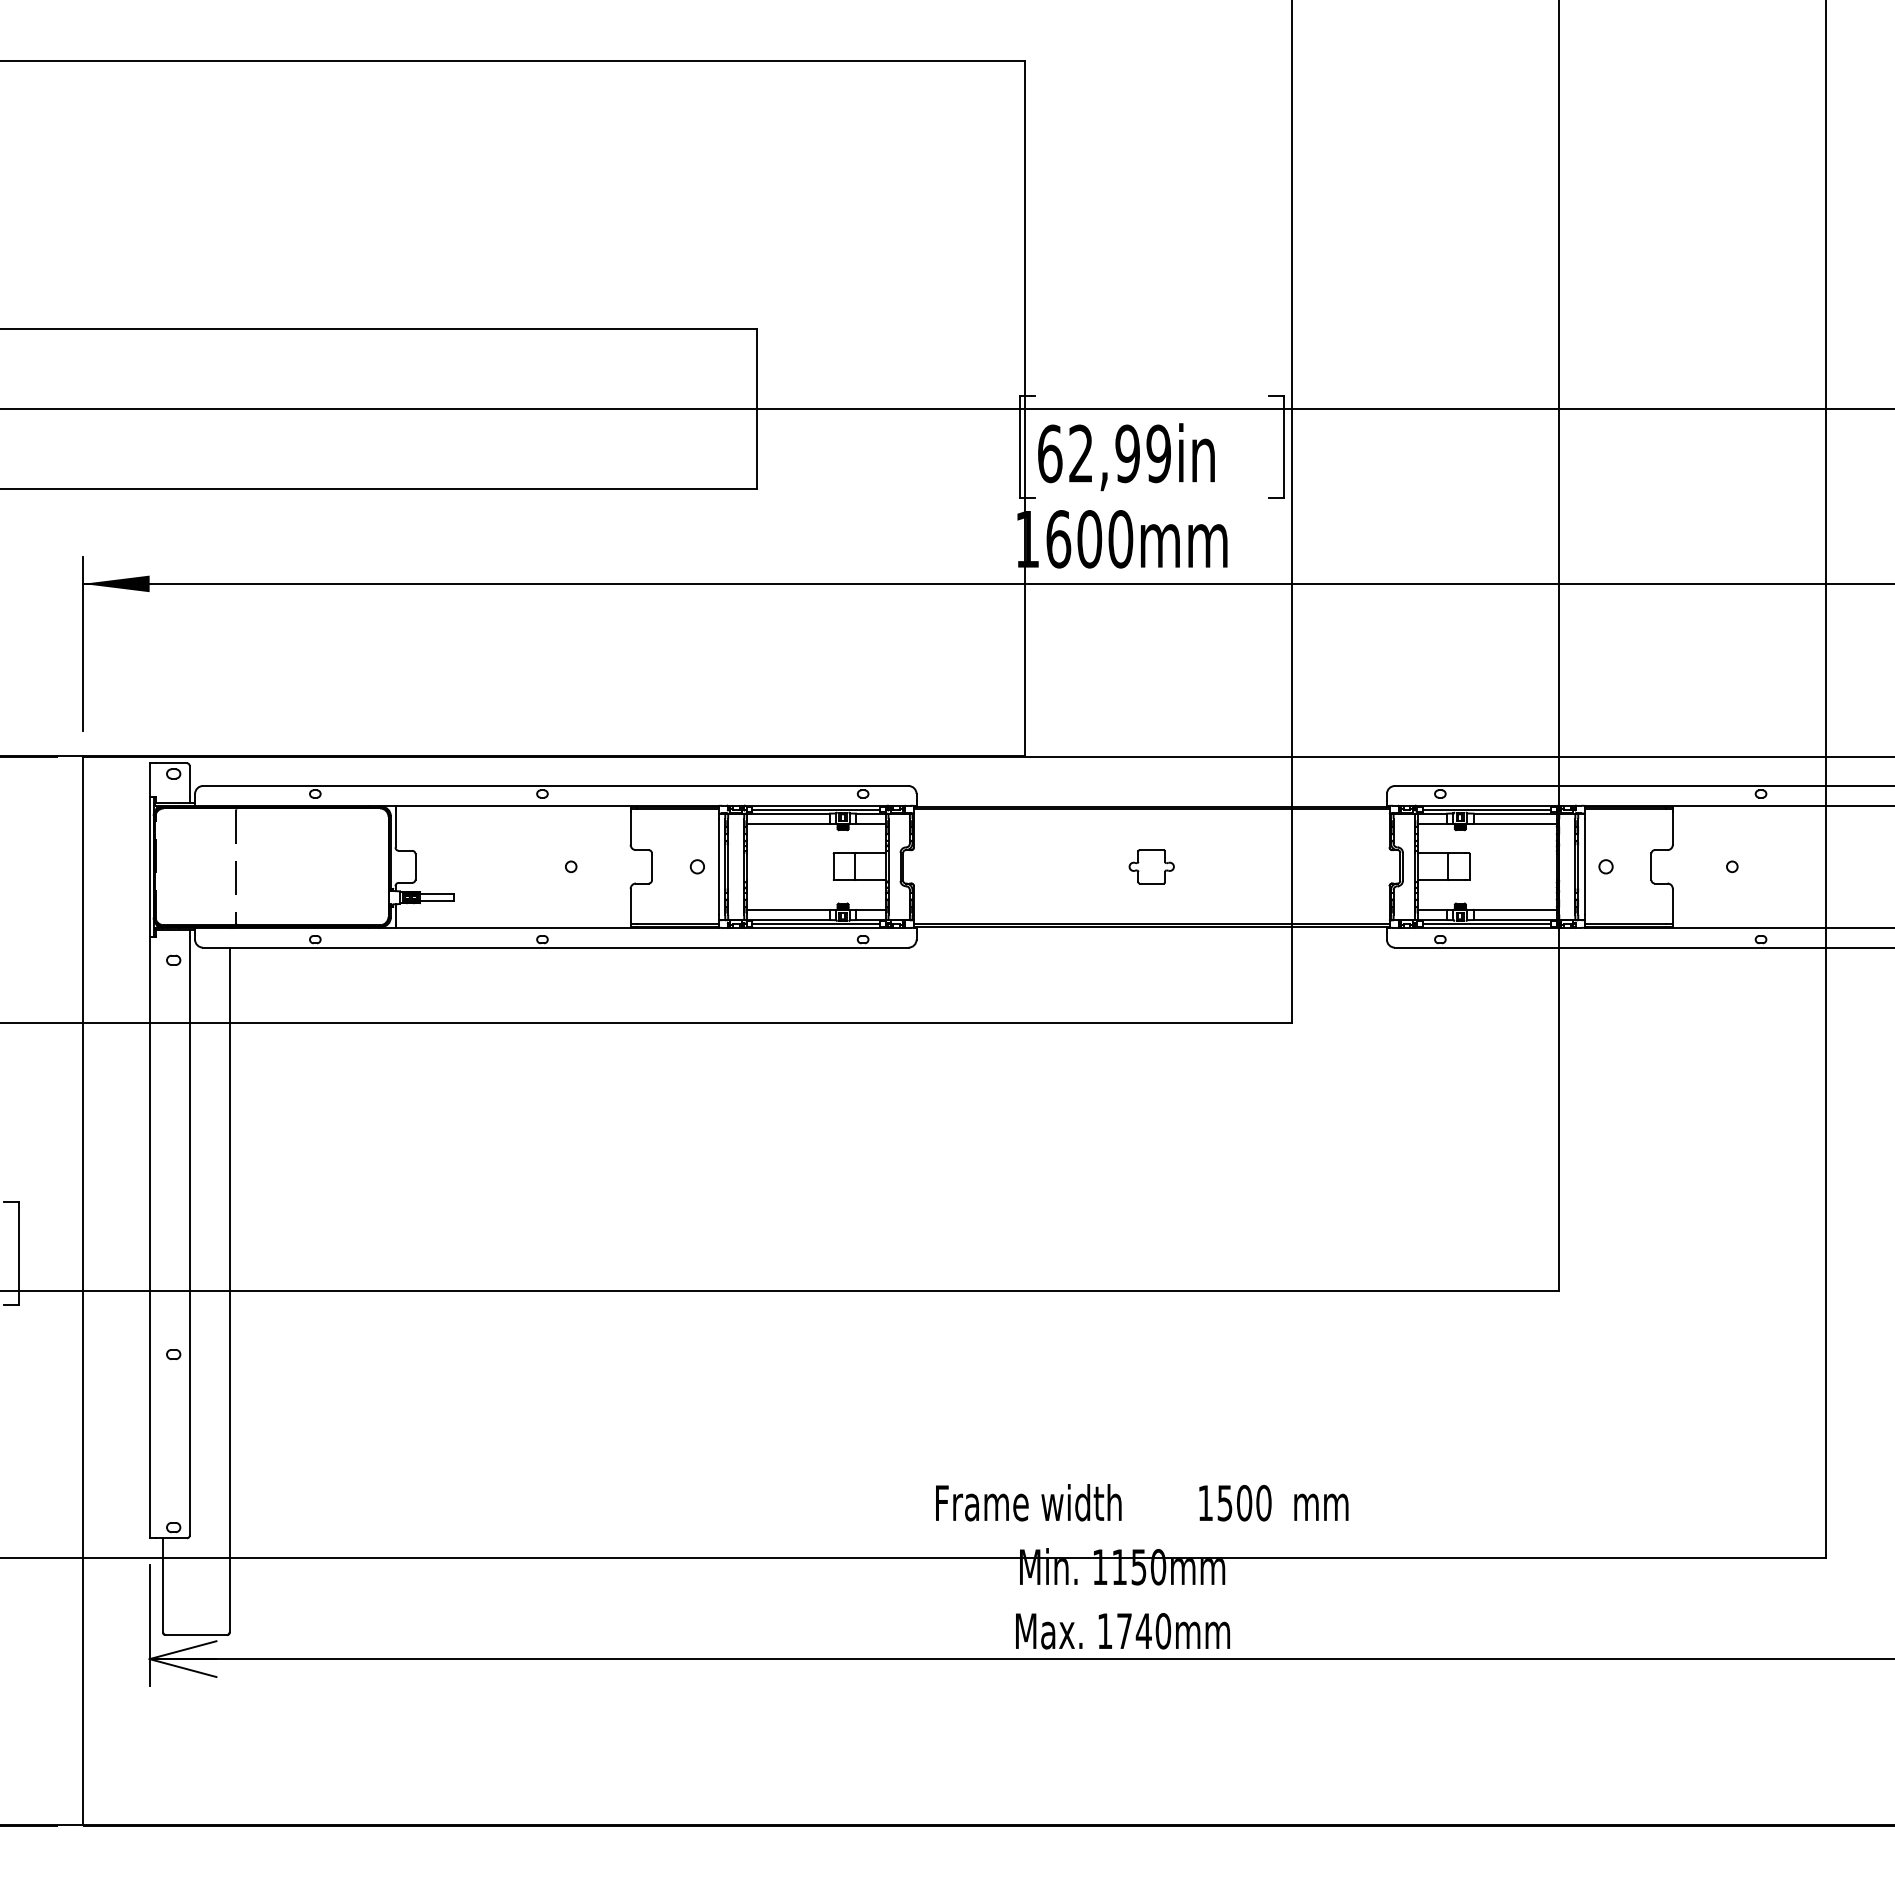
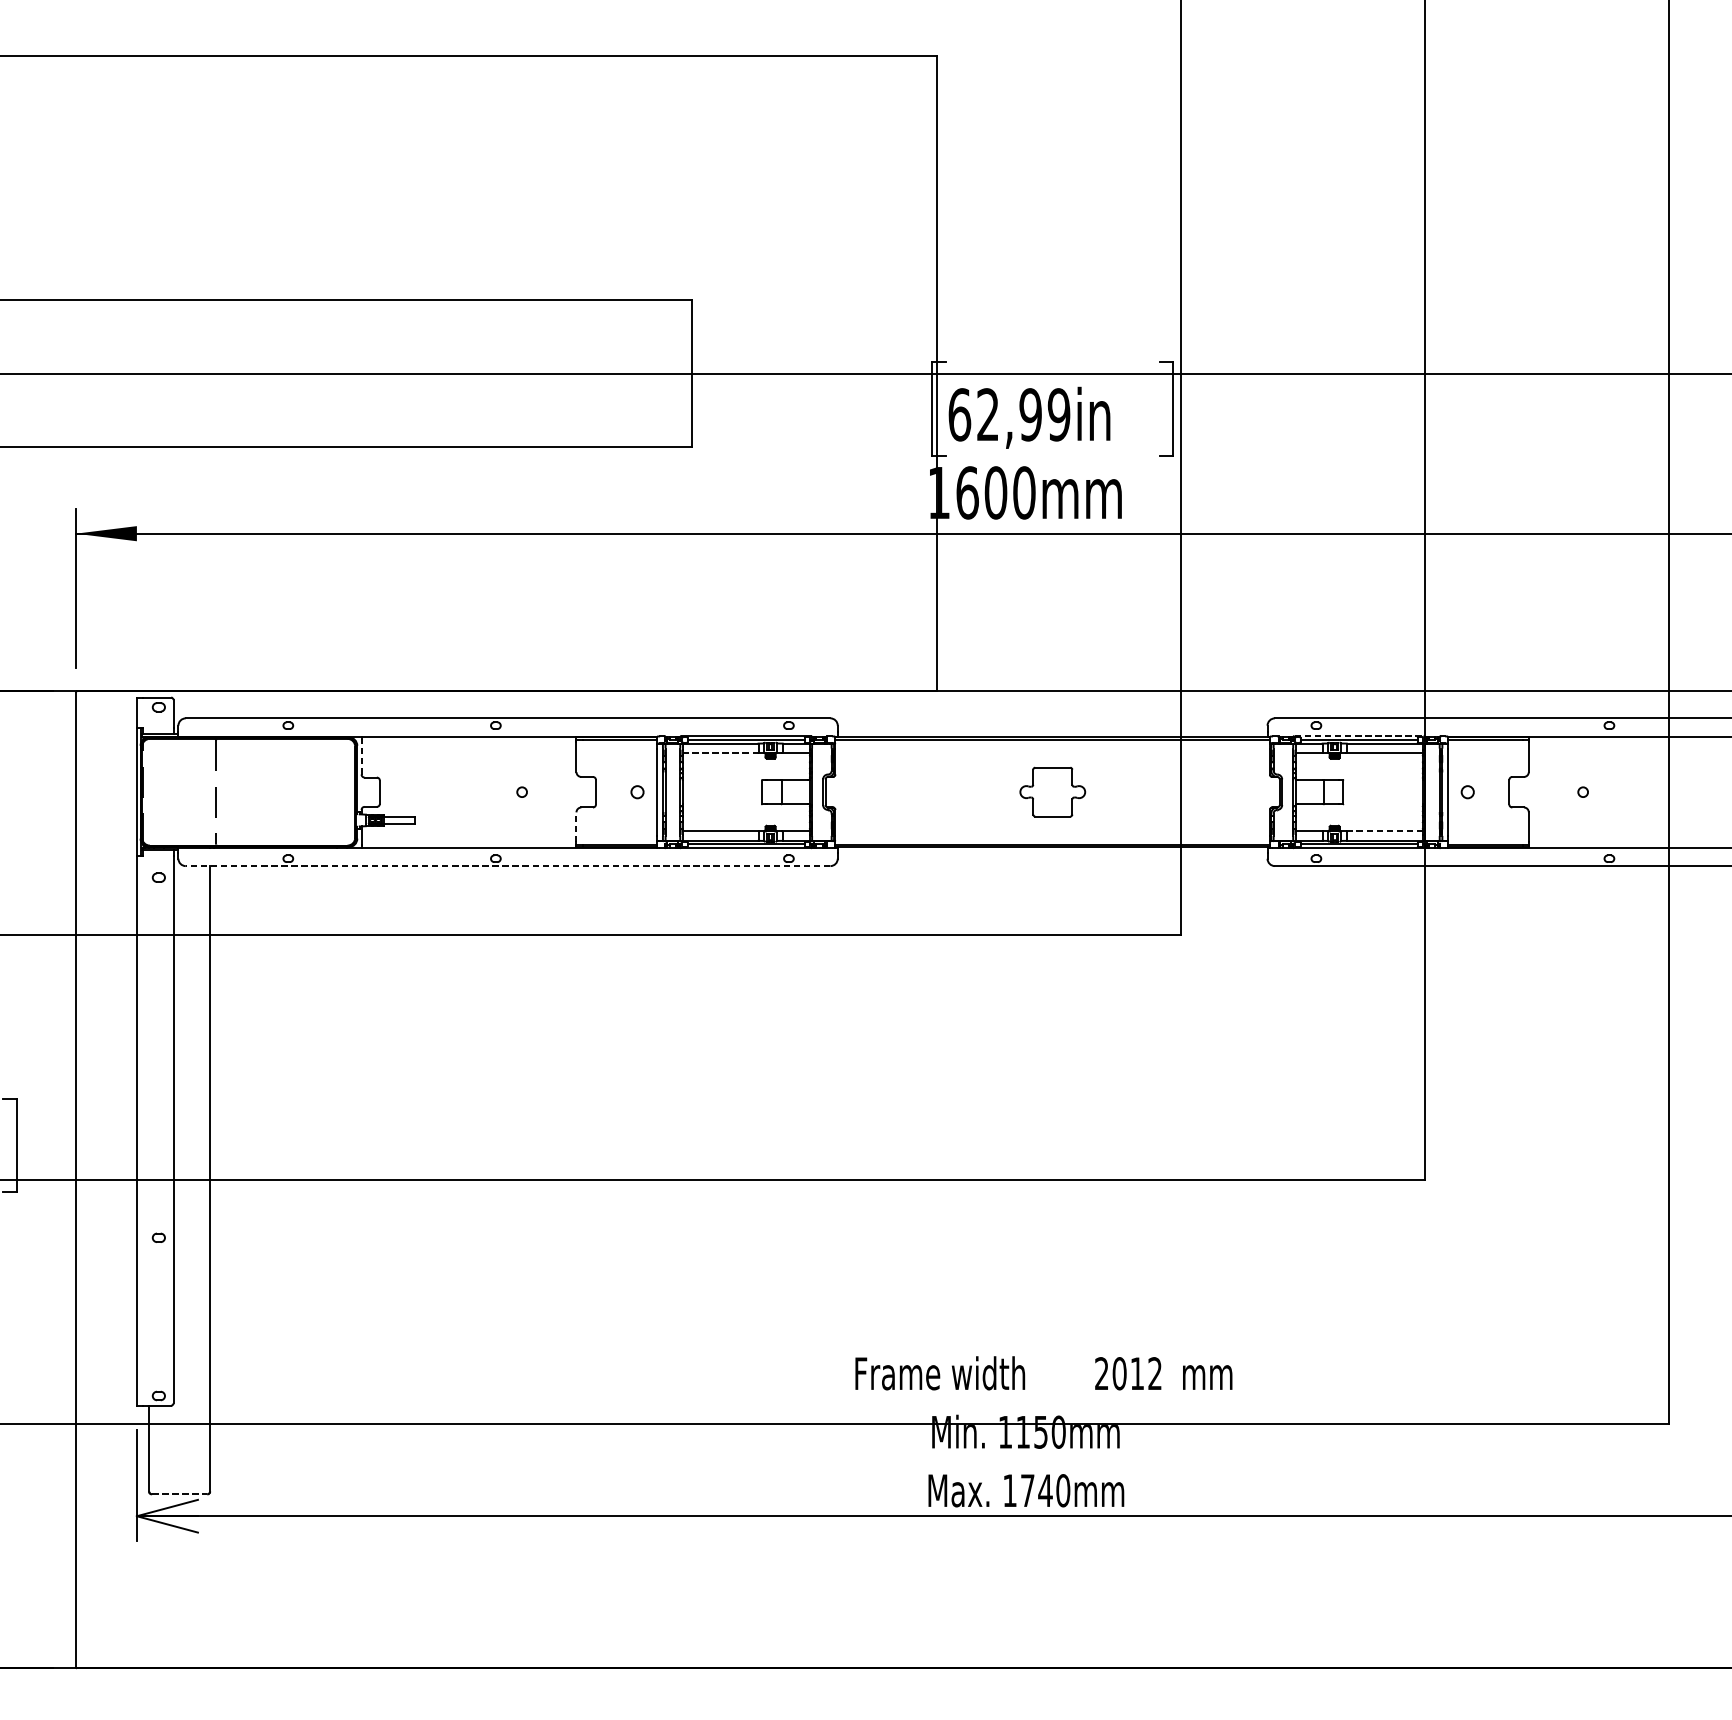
line: (1487, 805) -> (1359, 736), solid -> dashed
line: (788, 823) -> (720, 752), solid -> dashed
line: (395, 827) -> (361, 756), solid -> dashed
part: (1151, 866) -> (1052, 791), size x1.6
line: (630, 904) -> (576, 826), solid -> dashed
line: (1514, 909) -> (1384, 831), solid -> dashed
line: (555, 947) -> (507, 865), solid -> dashed
text: (1234, 1502) -> (1128, 1373), 1500 -> 2012
line: (196, 1635) -> (179, 1494), solid -> dashed

